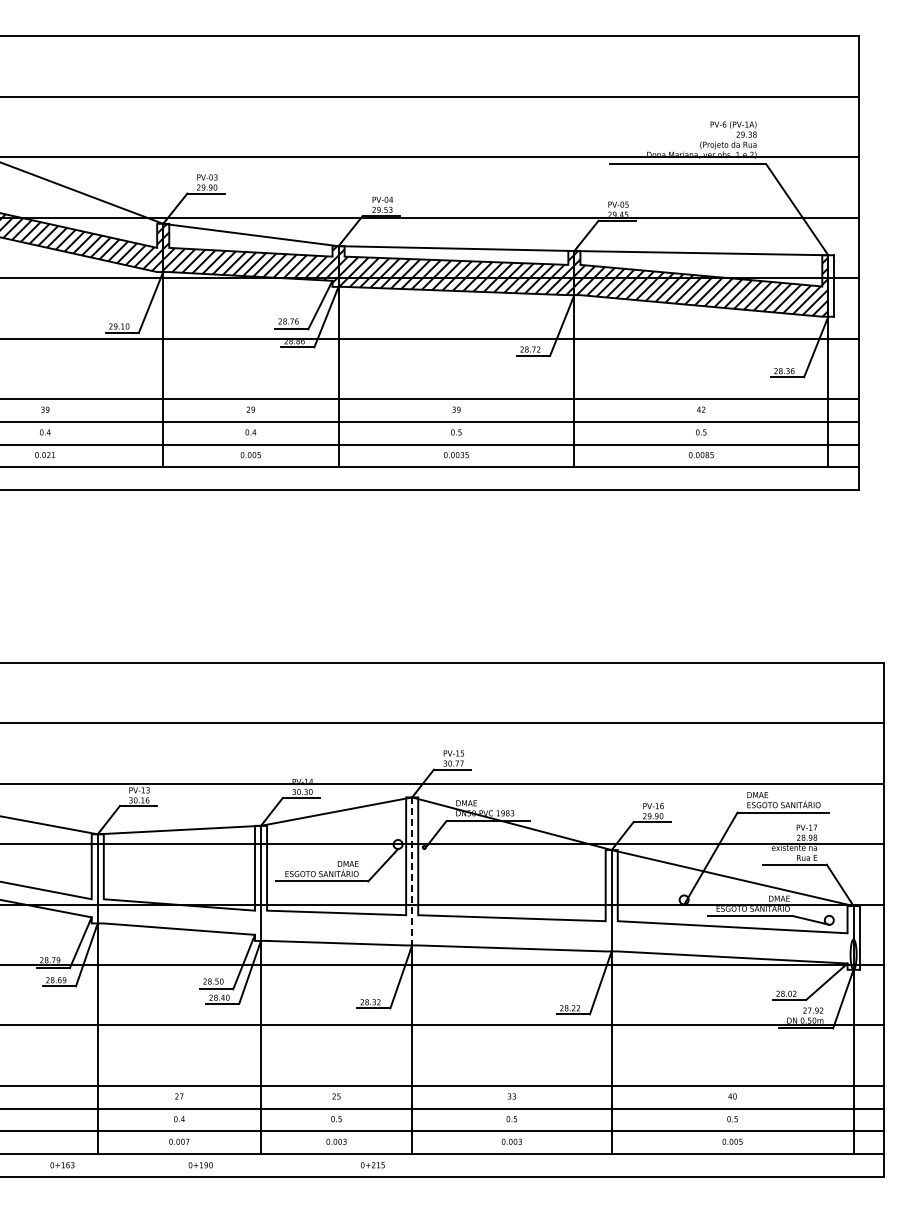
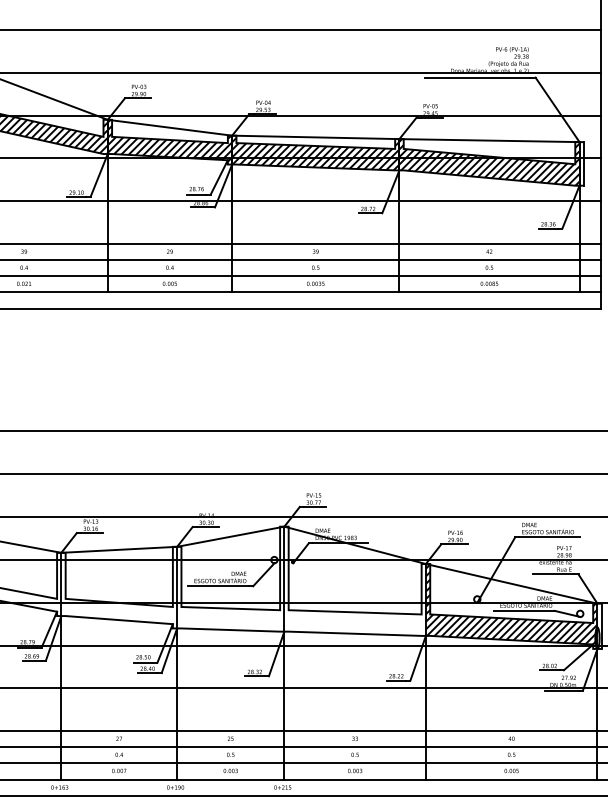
line: (412, 871) -> (284, 579), dashed -> solid
hatch: (732, 909) -> (511, 606), added
text: (62, 1165) -> (59, 787), moved
text: (200, 1165) -> (175, 787), moved
text: (372, 1165) -> (282, 787), moved

